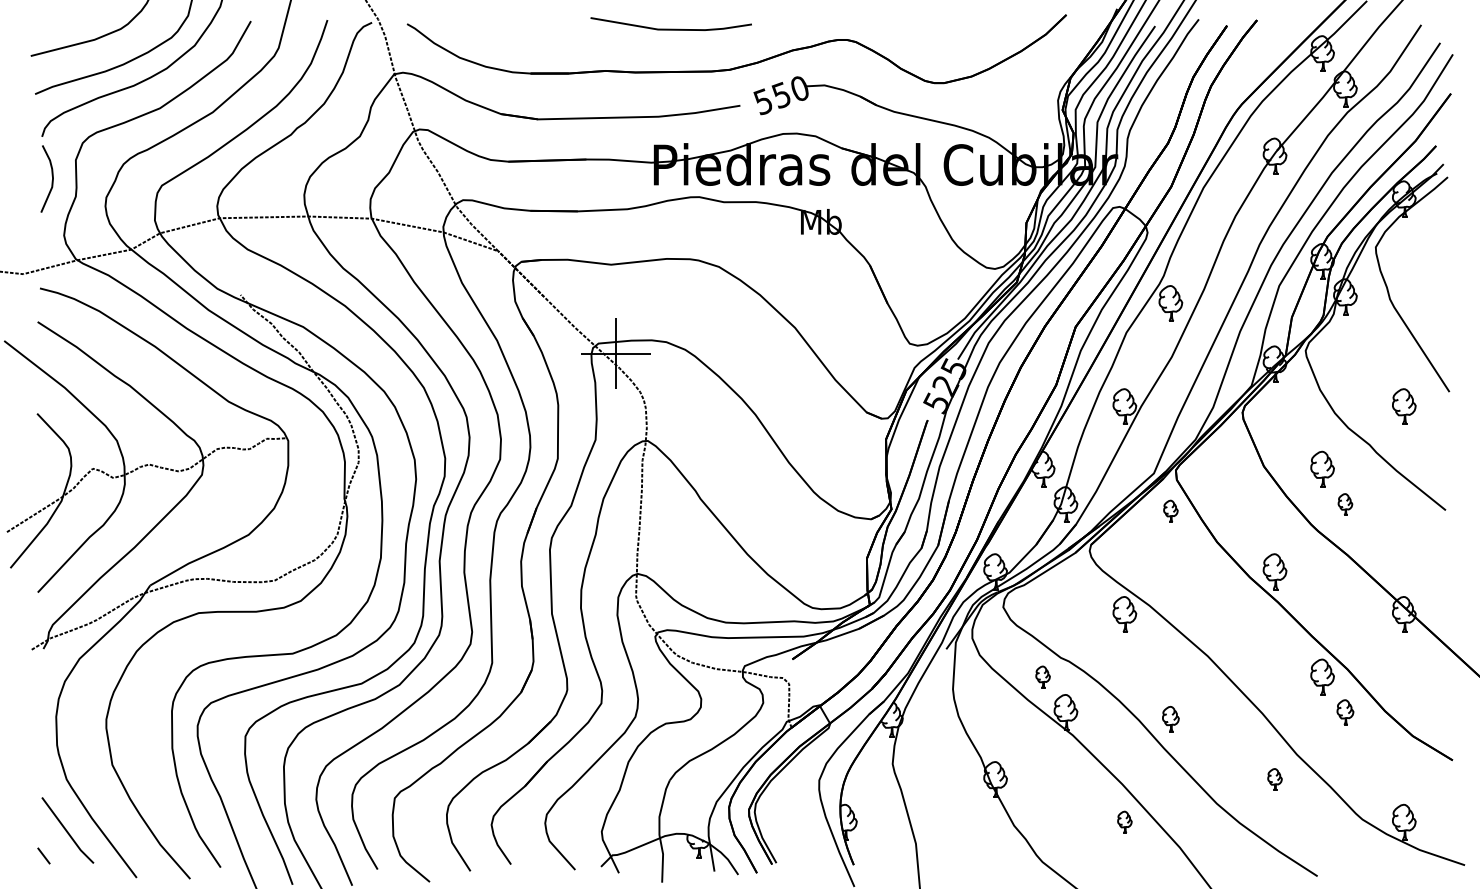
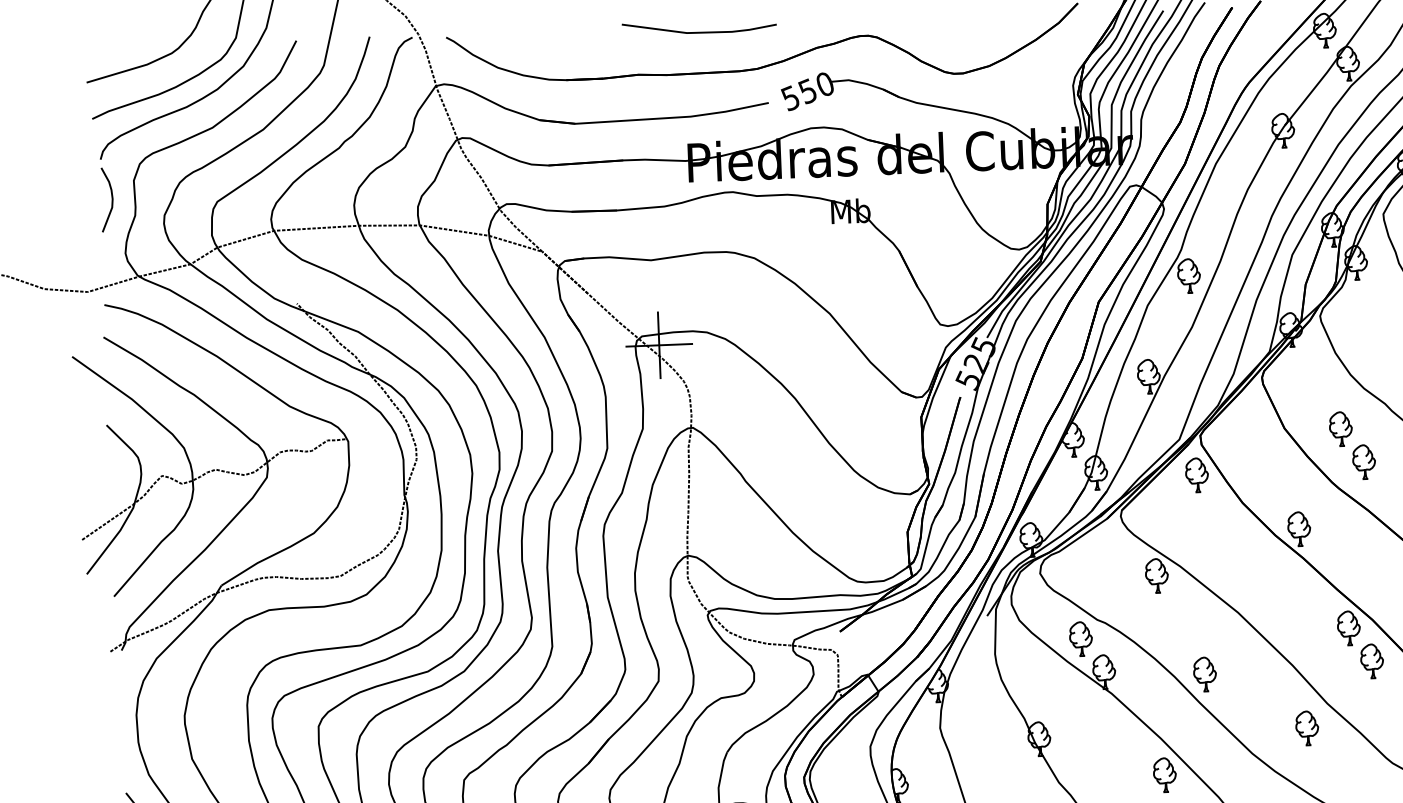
part: (1345, 504) -> (1364, 461), size x1.67
part: (1170, 510) -> (1196, 474), size x1.67
part: (1042, 676) -> (1080, 638), size x1.67
part: (1345, 712) -> (1372, 661), size x1.43
part: (1170, 718) -> (1204, 673), size x1.43
part: (1274, 779) -> (1306, 728), size x1.67
part: (1124, 821) -> (1164, 774), size x1.67

